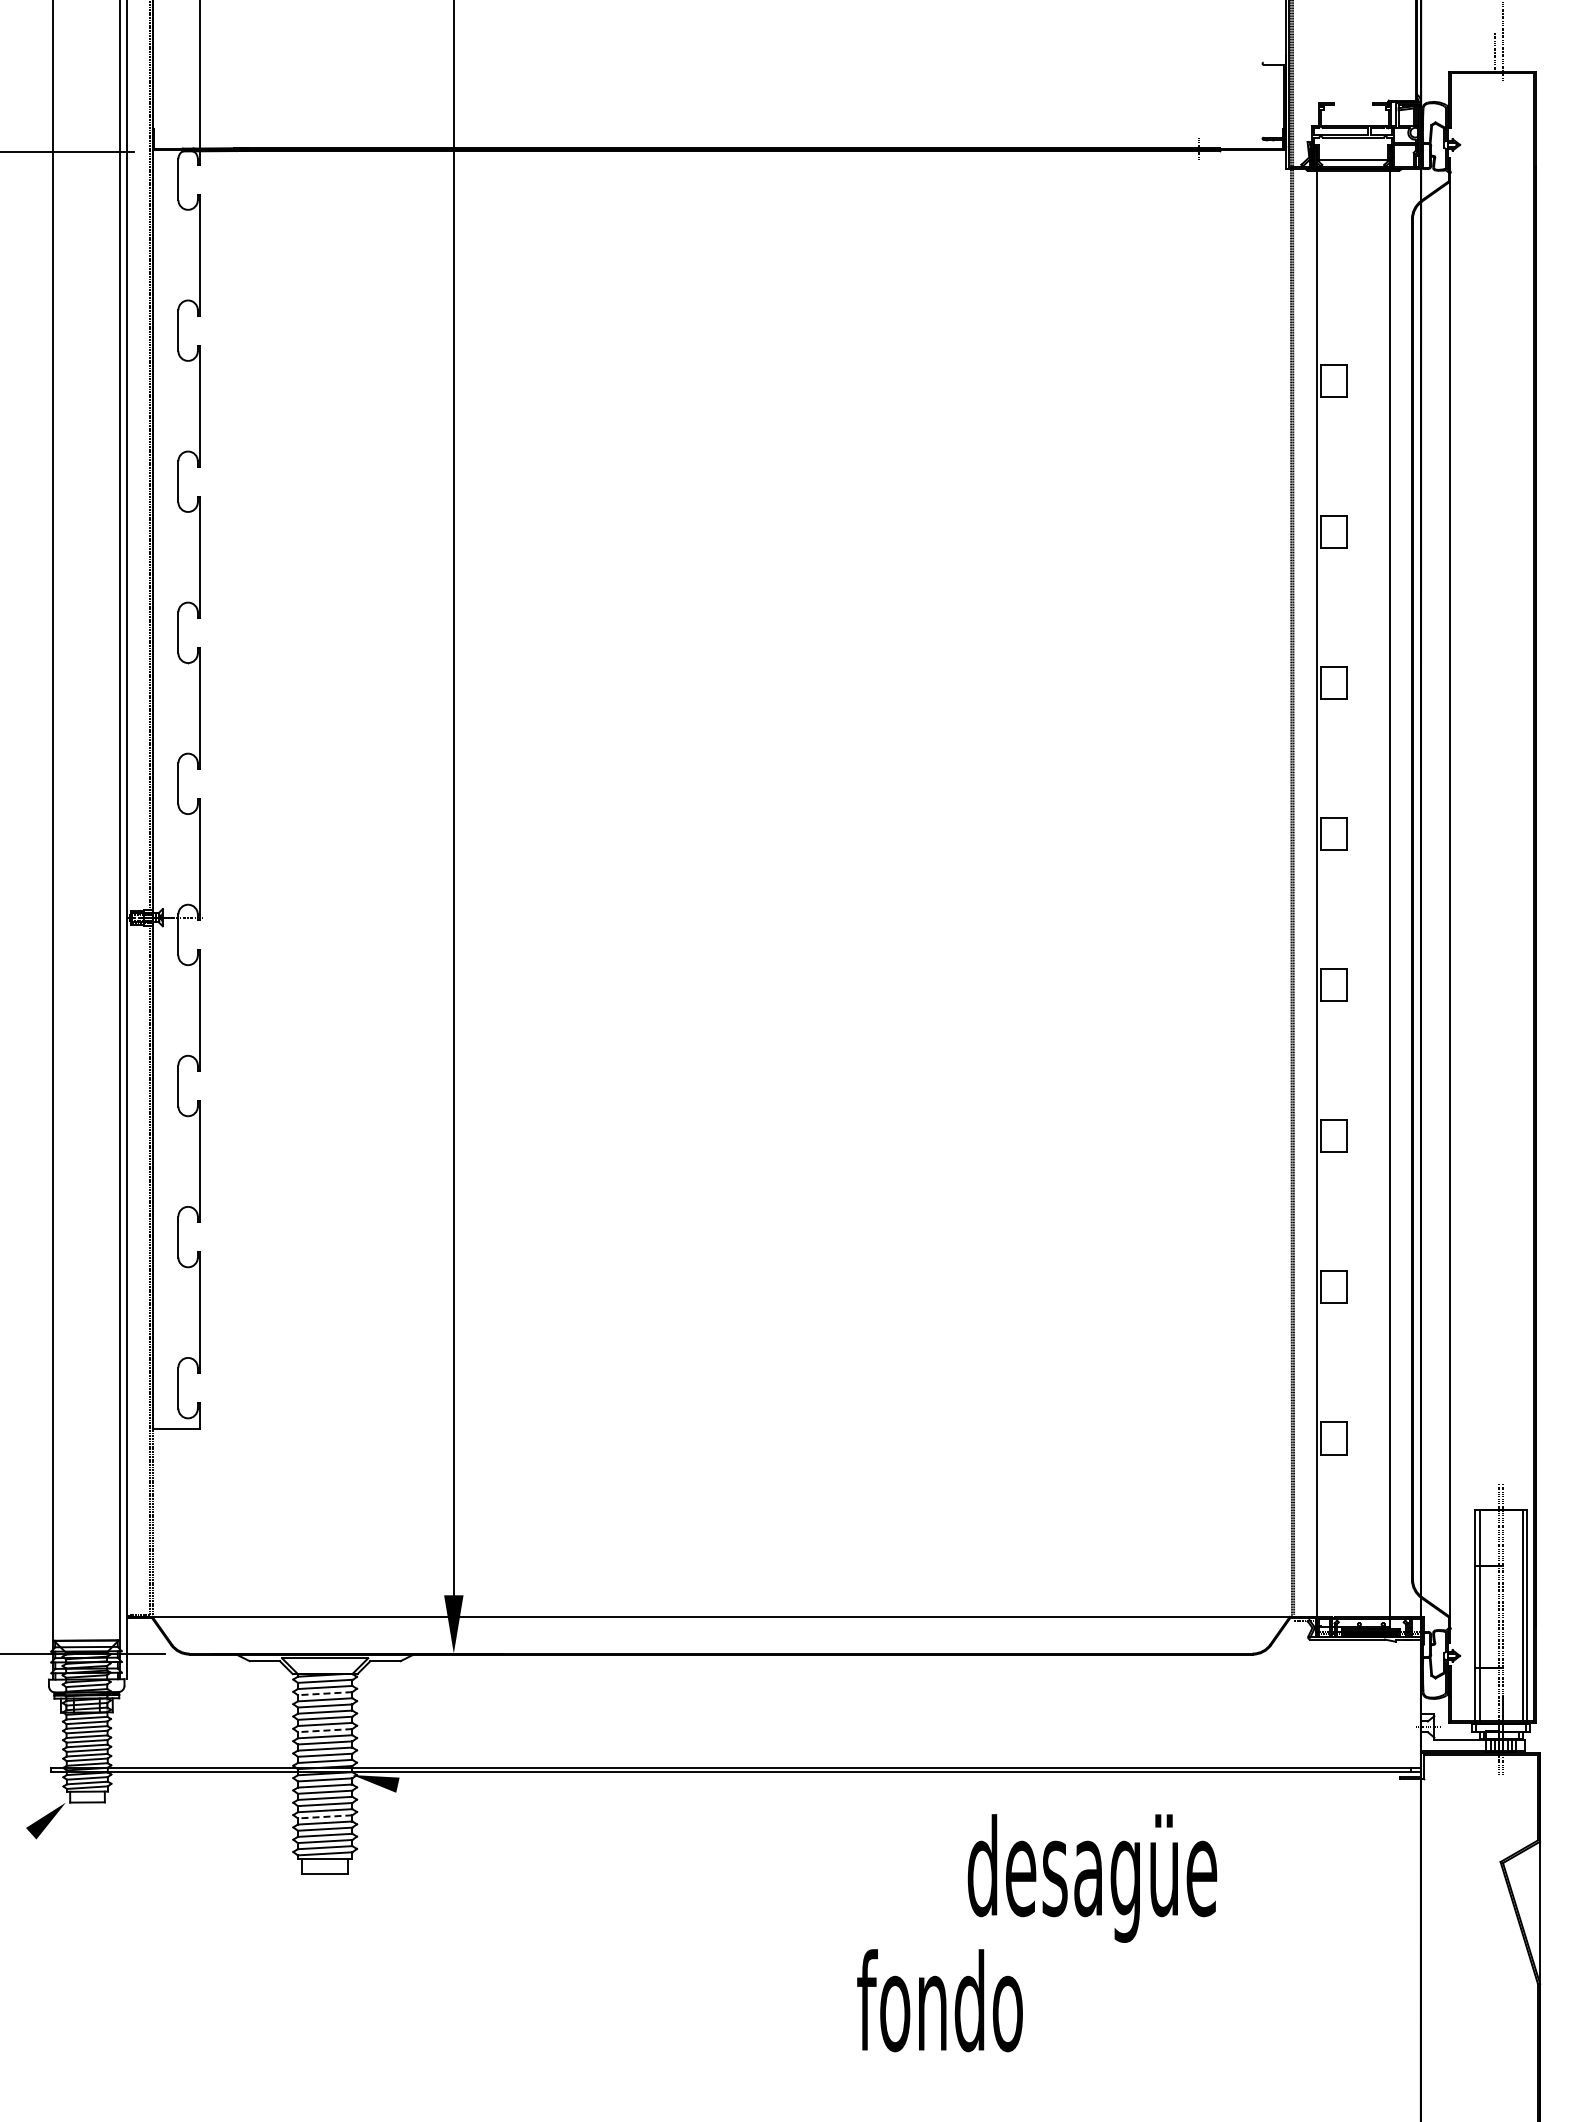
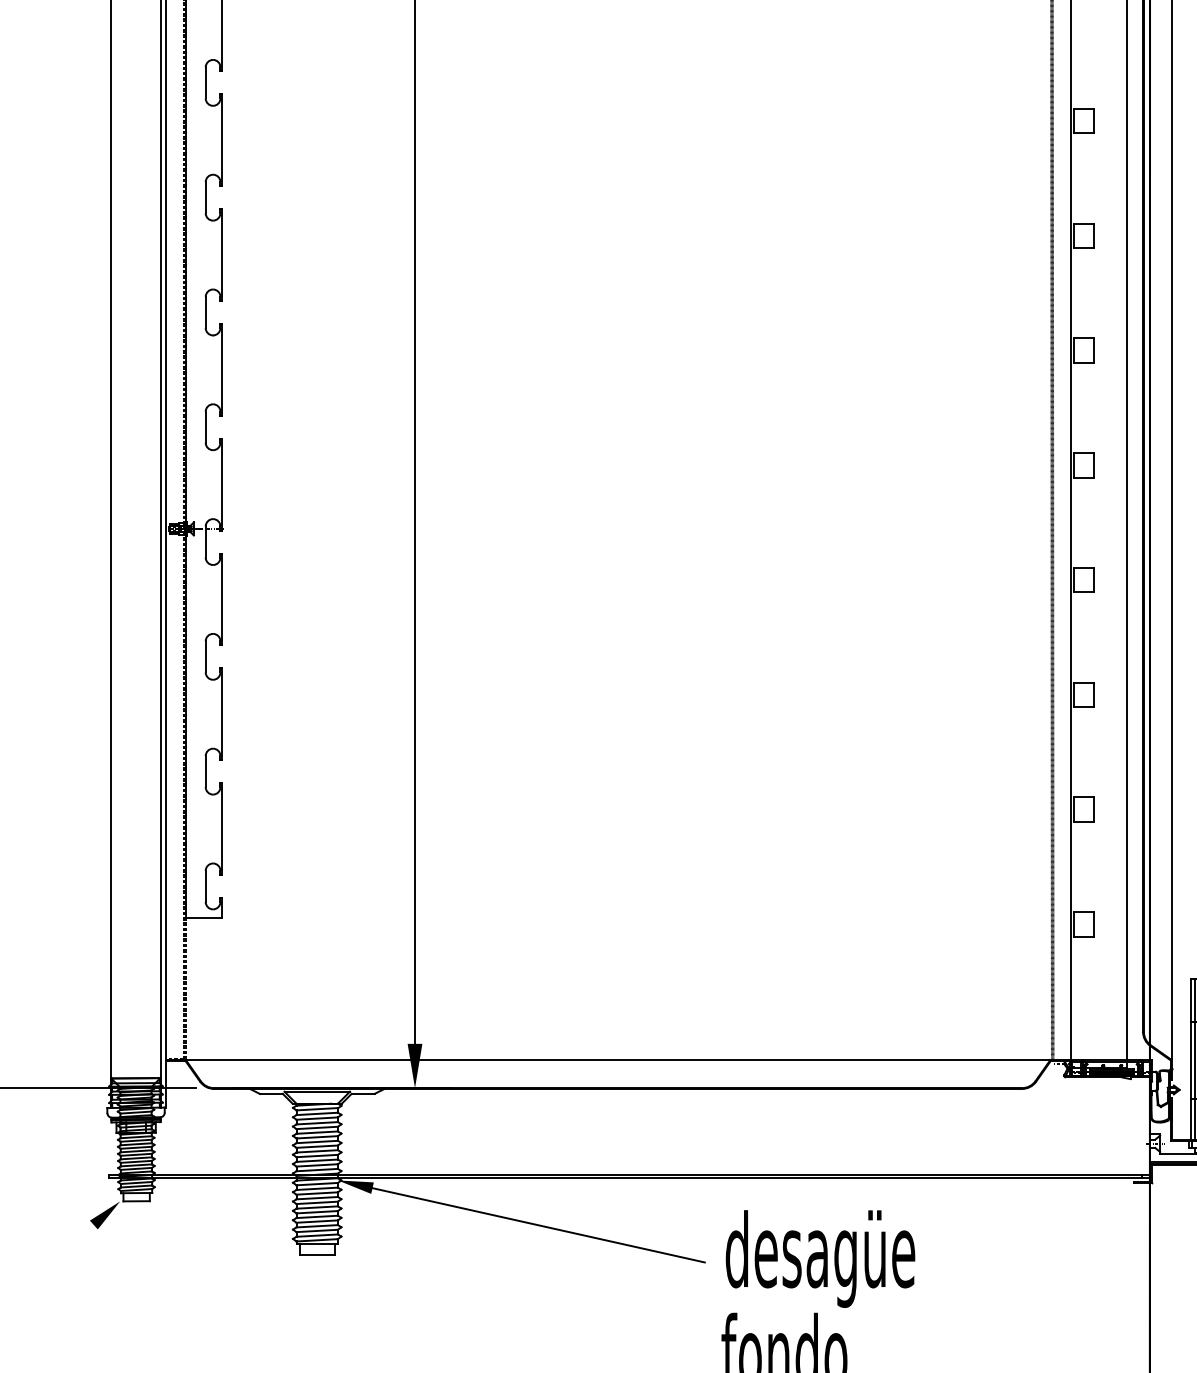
line: (324, 1693) -> (316, 1118), dashed -> solid
line: (324, 1730) -> (316, 1146), dashed -> solid
line: (324, 1816) -> (316, 1211), dashed -> solid
line: (616, 1833) -> (538, 1224), added
text: (1092, 1878) -> (820, 1259), moved

